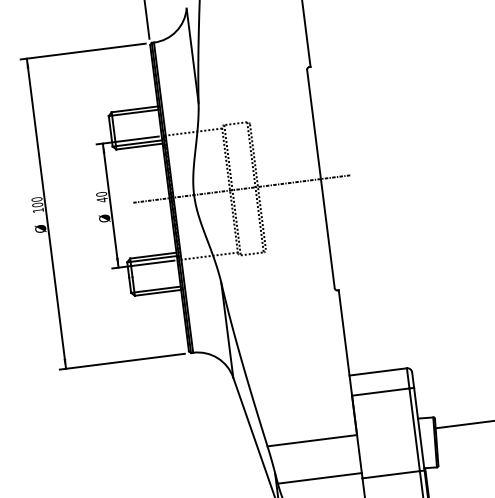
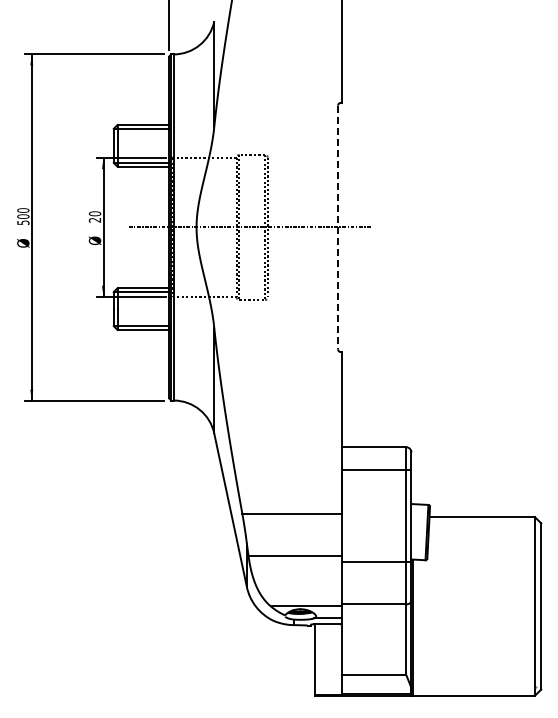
line: (321, 179) -> (338, 227), solid -> dashed
text: (101, 199) -> (94, 219), 40 -> 20
text: (38, 210) -> (23, 222), 100 -> 500

